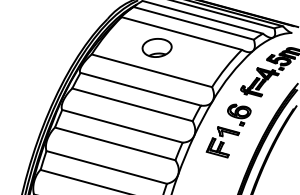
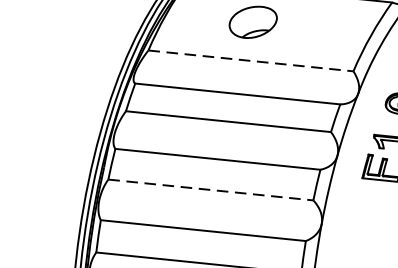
line: (152, 70) -> (251, 60), solid -> dashed
line: (115, 144) -> (211, 190), solid -> dashed

